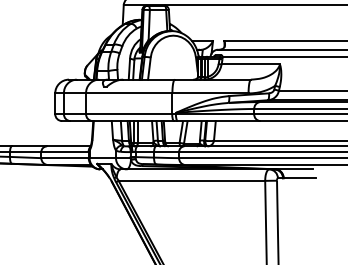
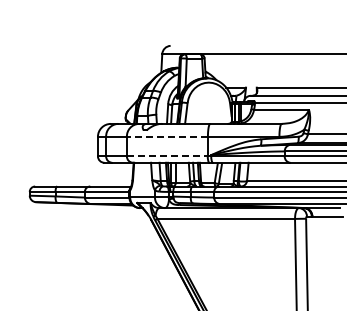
line: (129, 93) -> (167, 136), solid -> dashed
line: (129, 114) -> (167, 156), solid -> dashed

